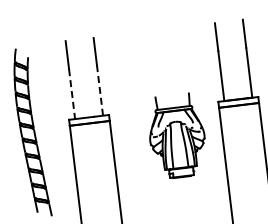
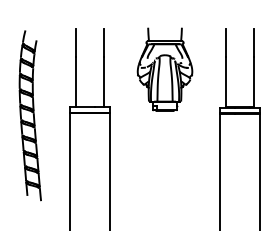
line: (99, 90) -> (103, 81), dashed -> solid
line: (71, 94) -> (75, 82), dashed -> solid
part: (176, 136) -> (164, 69), moved

